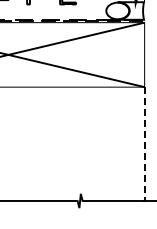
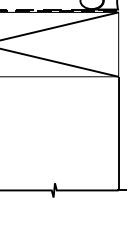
line: (144, 144) -> (118, 134), dashed -> solid

